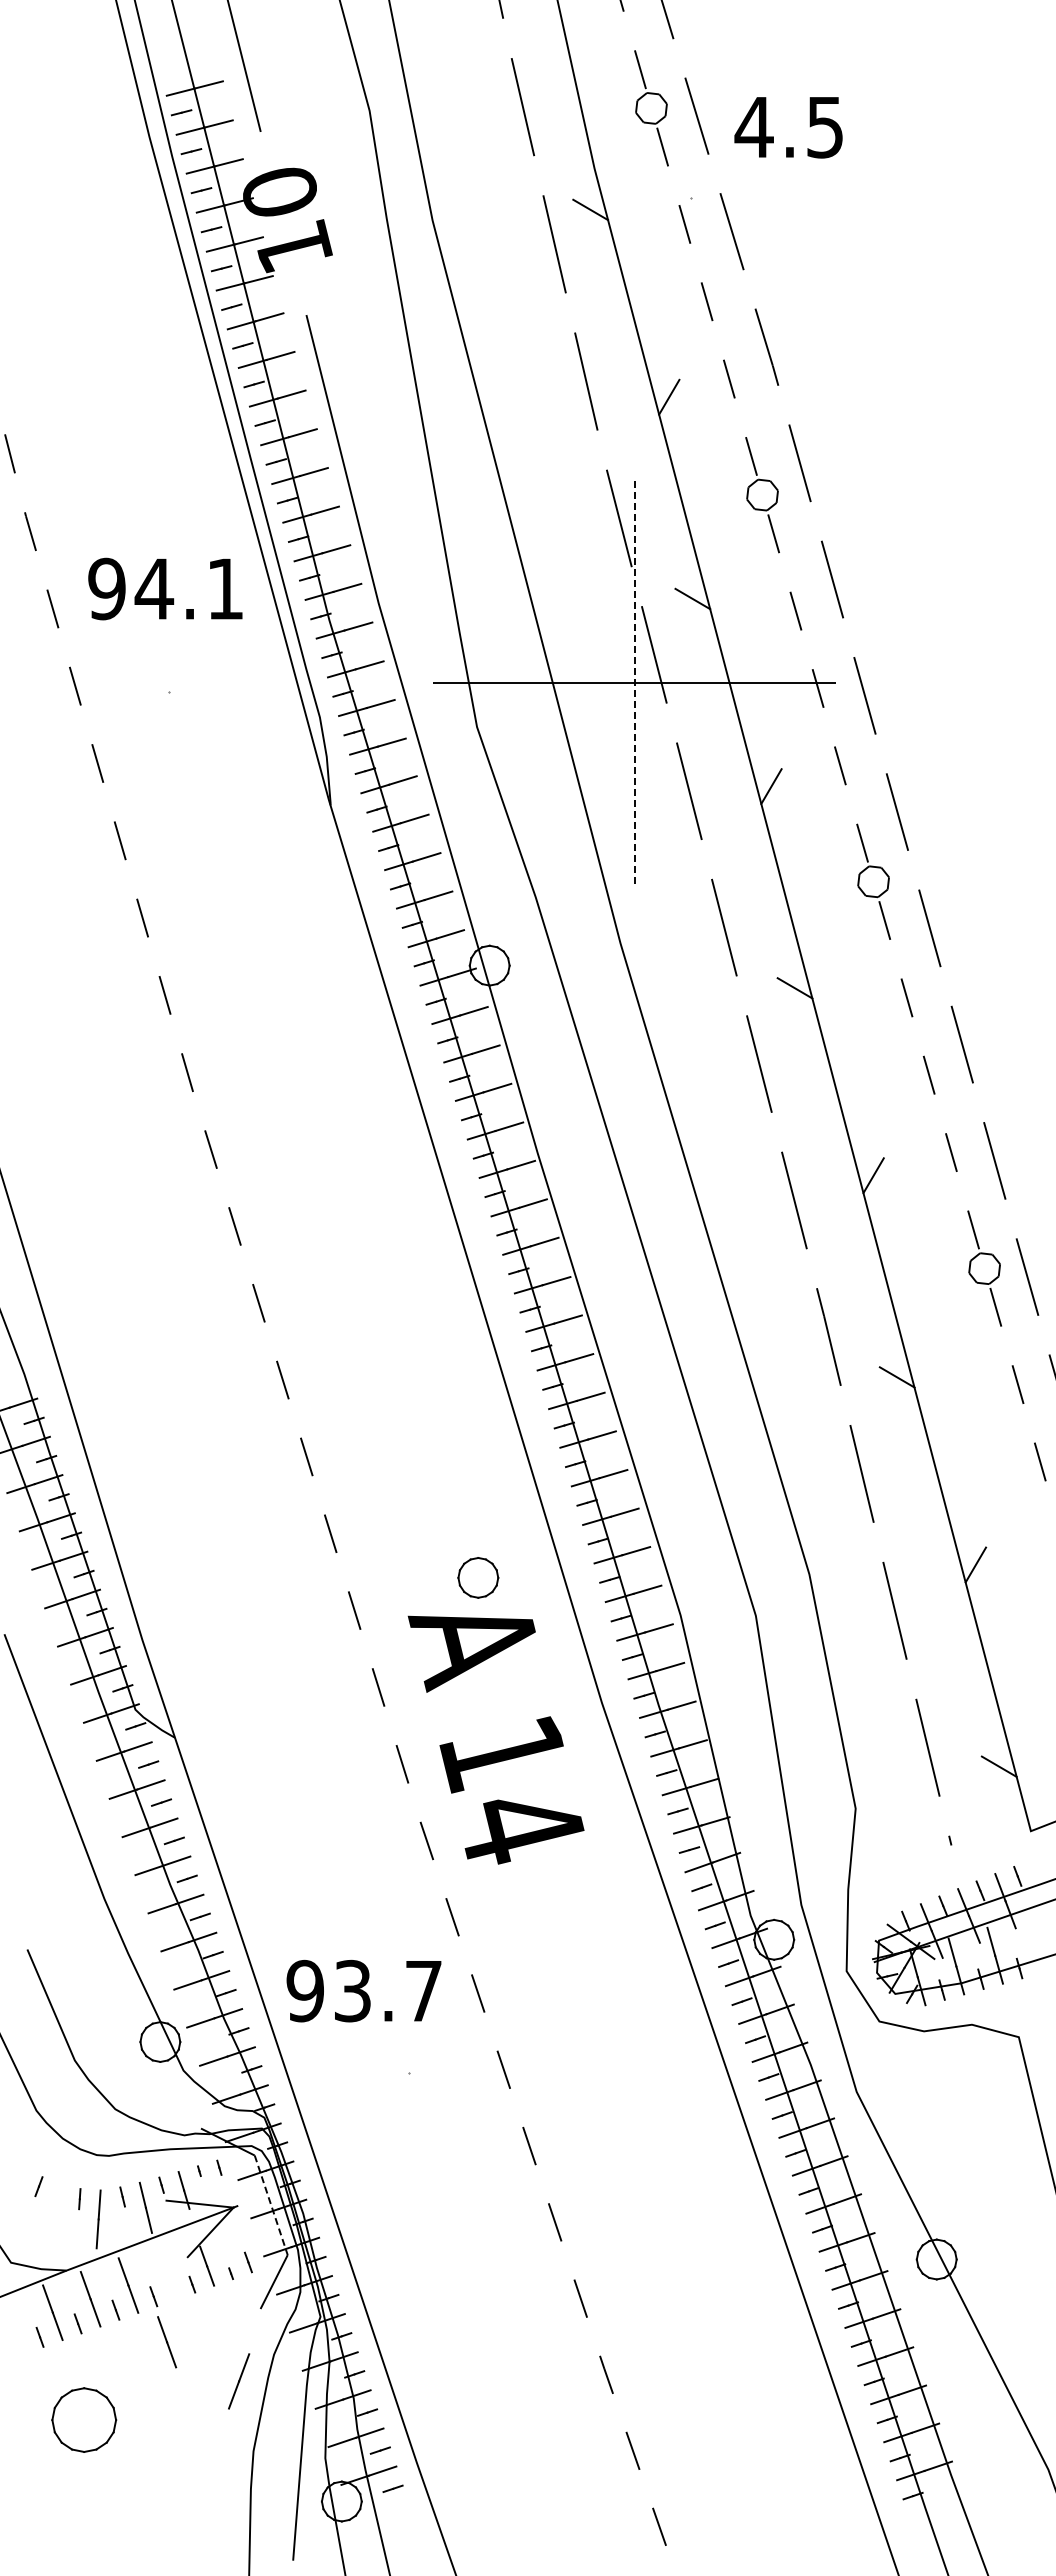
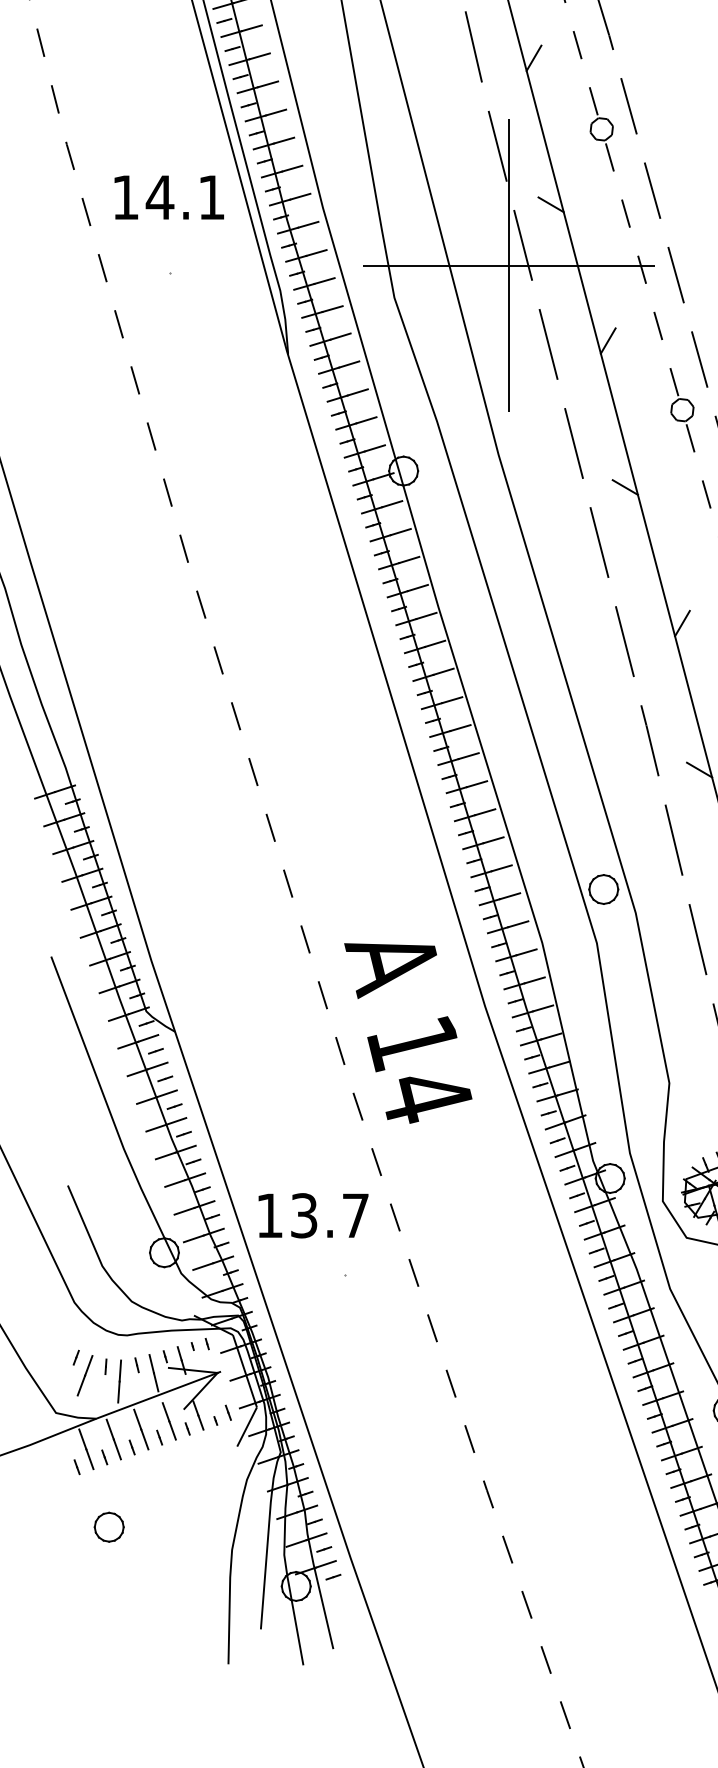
text: (106, 588) -> (125, 197), 94.1 -> 14.1
line: (634, 682) -> (508, 265), dashed -> solid
part: (478, 1577) -> (603, 889), moved
text: (304, 1990) -> (269, 1215), 93.7 -> 13.7
line: (271, 2205) -> (245, 1371), dashed -> solid
line: (167, 2342) -> (169, 1421), moved
line: (239, 2381) -> (85, 1375), moved
part: (84, 2419) -> (109, 1526), size x0.62

